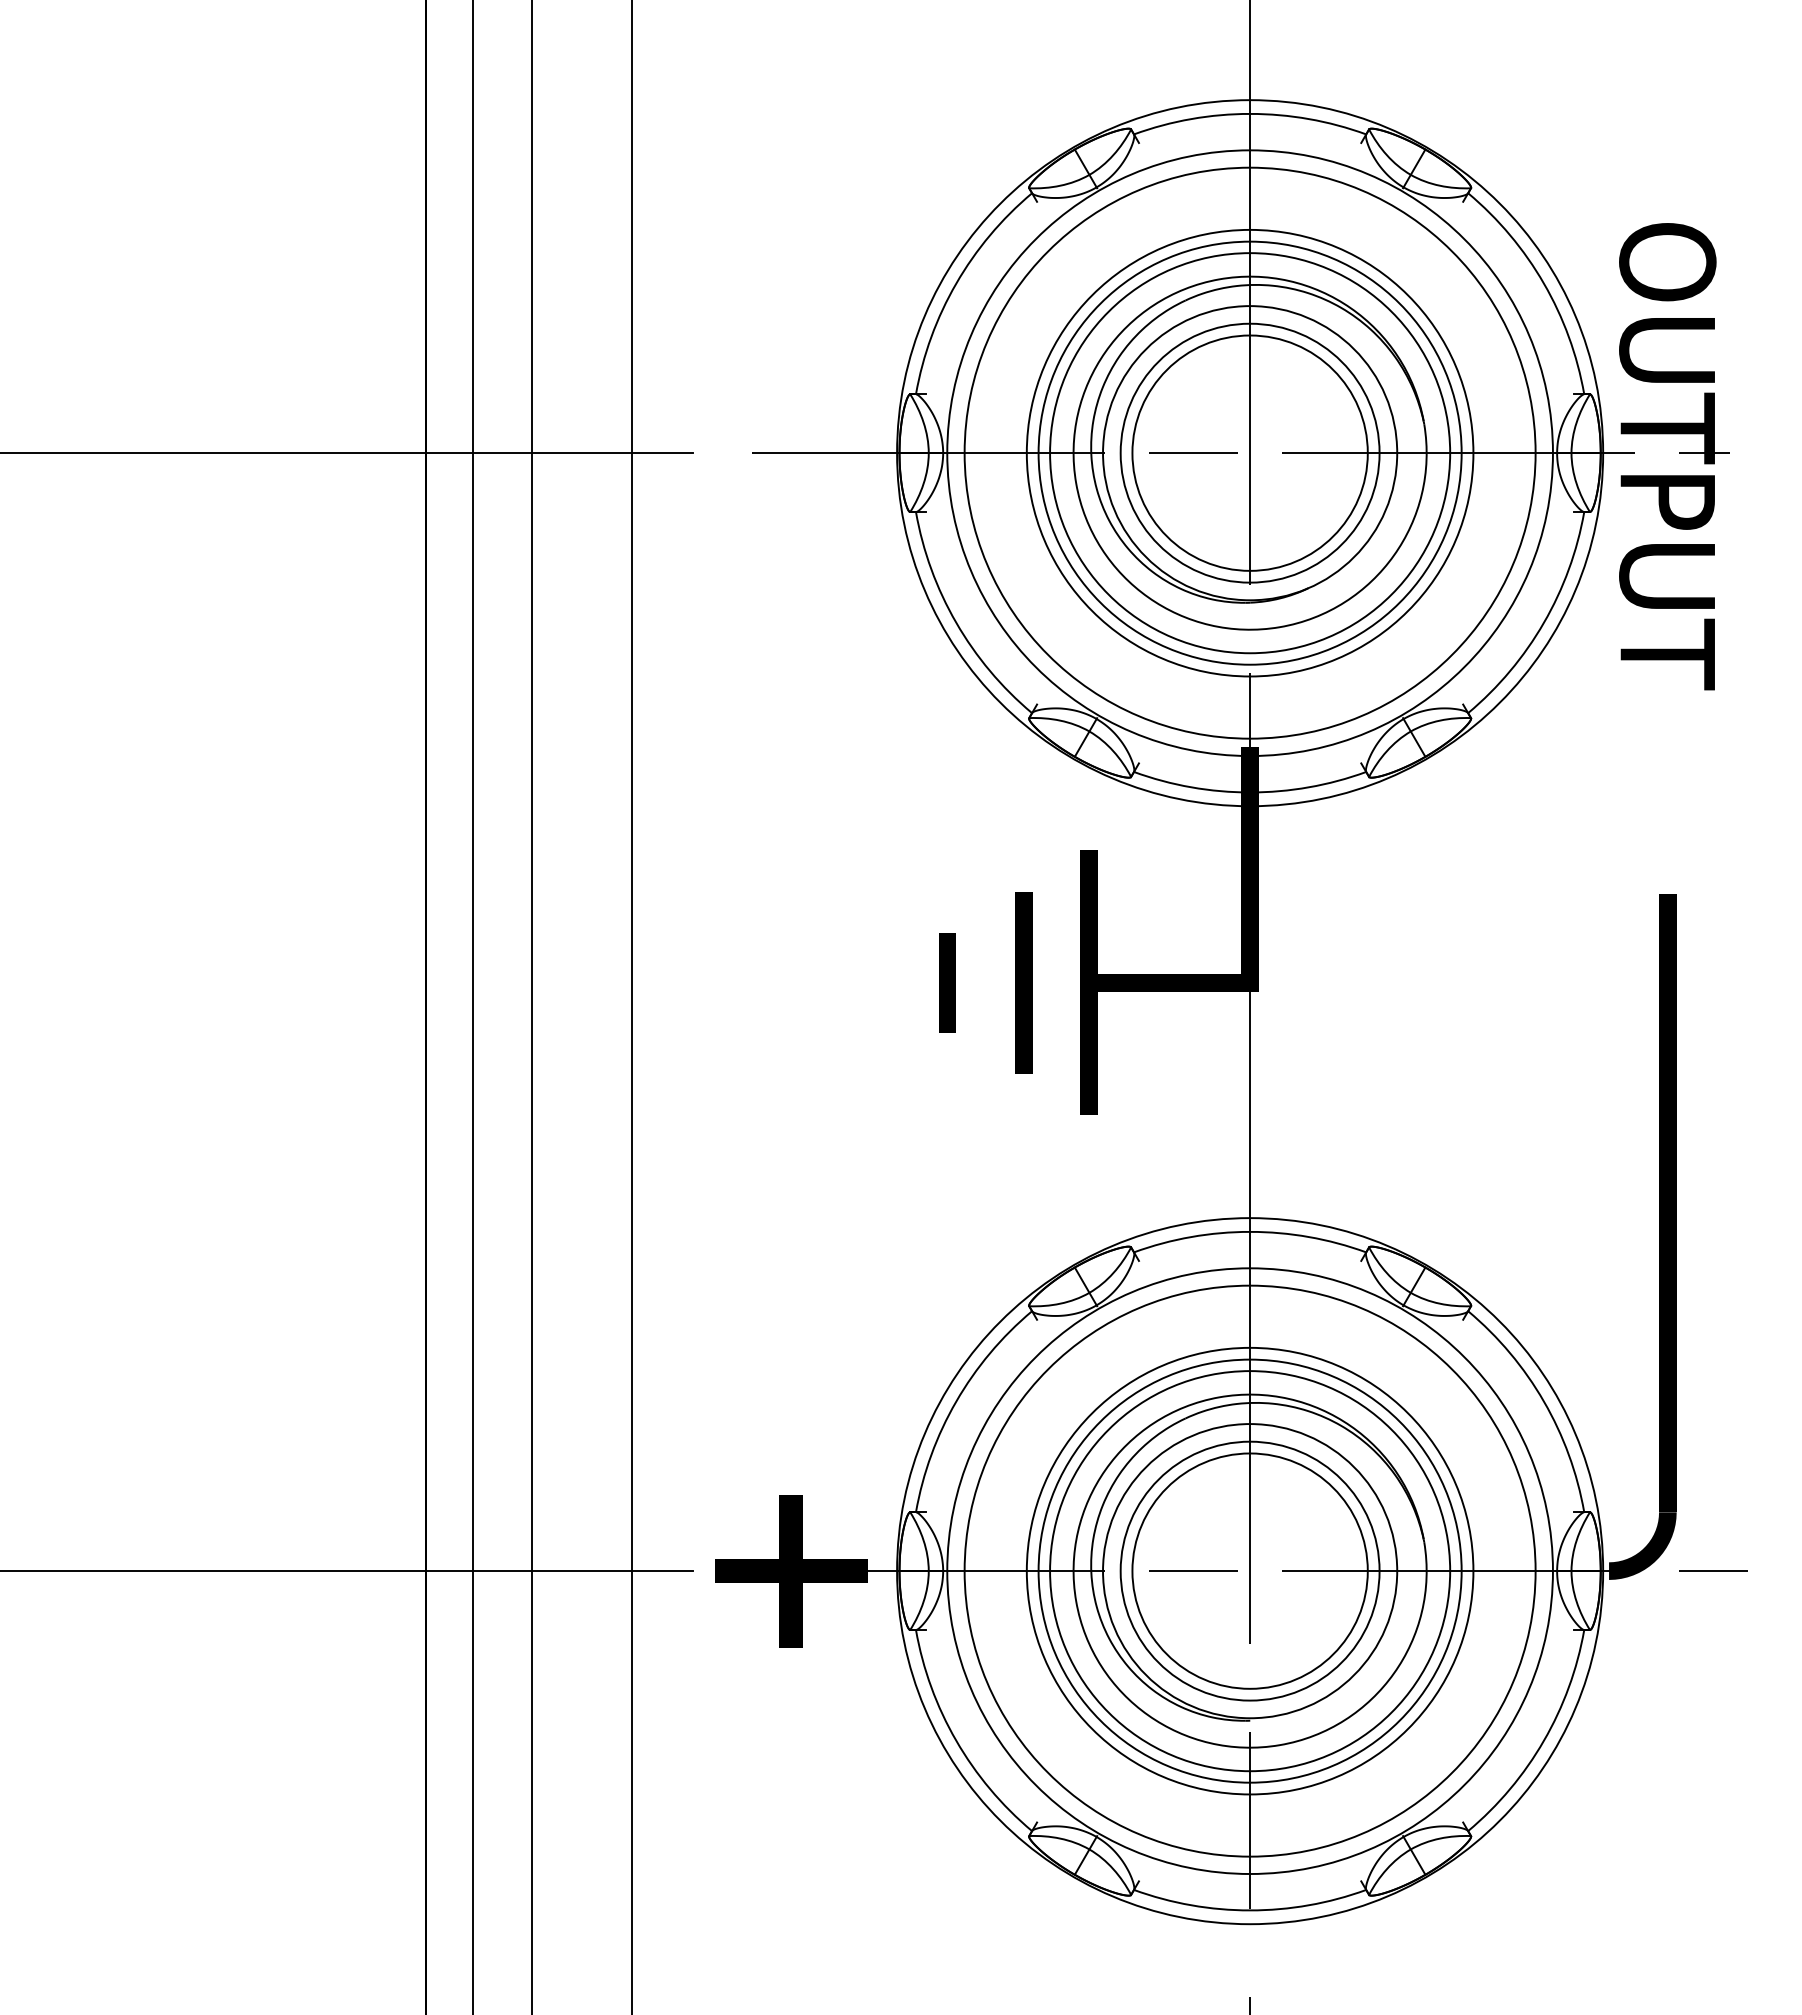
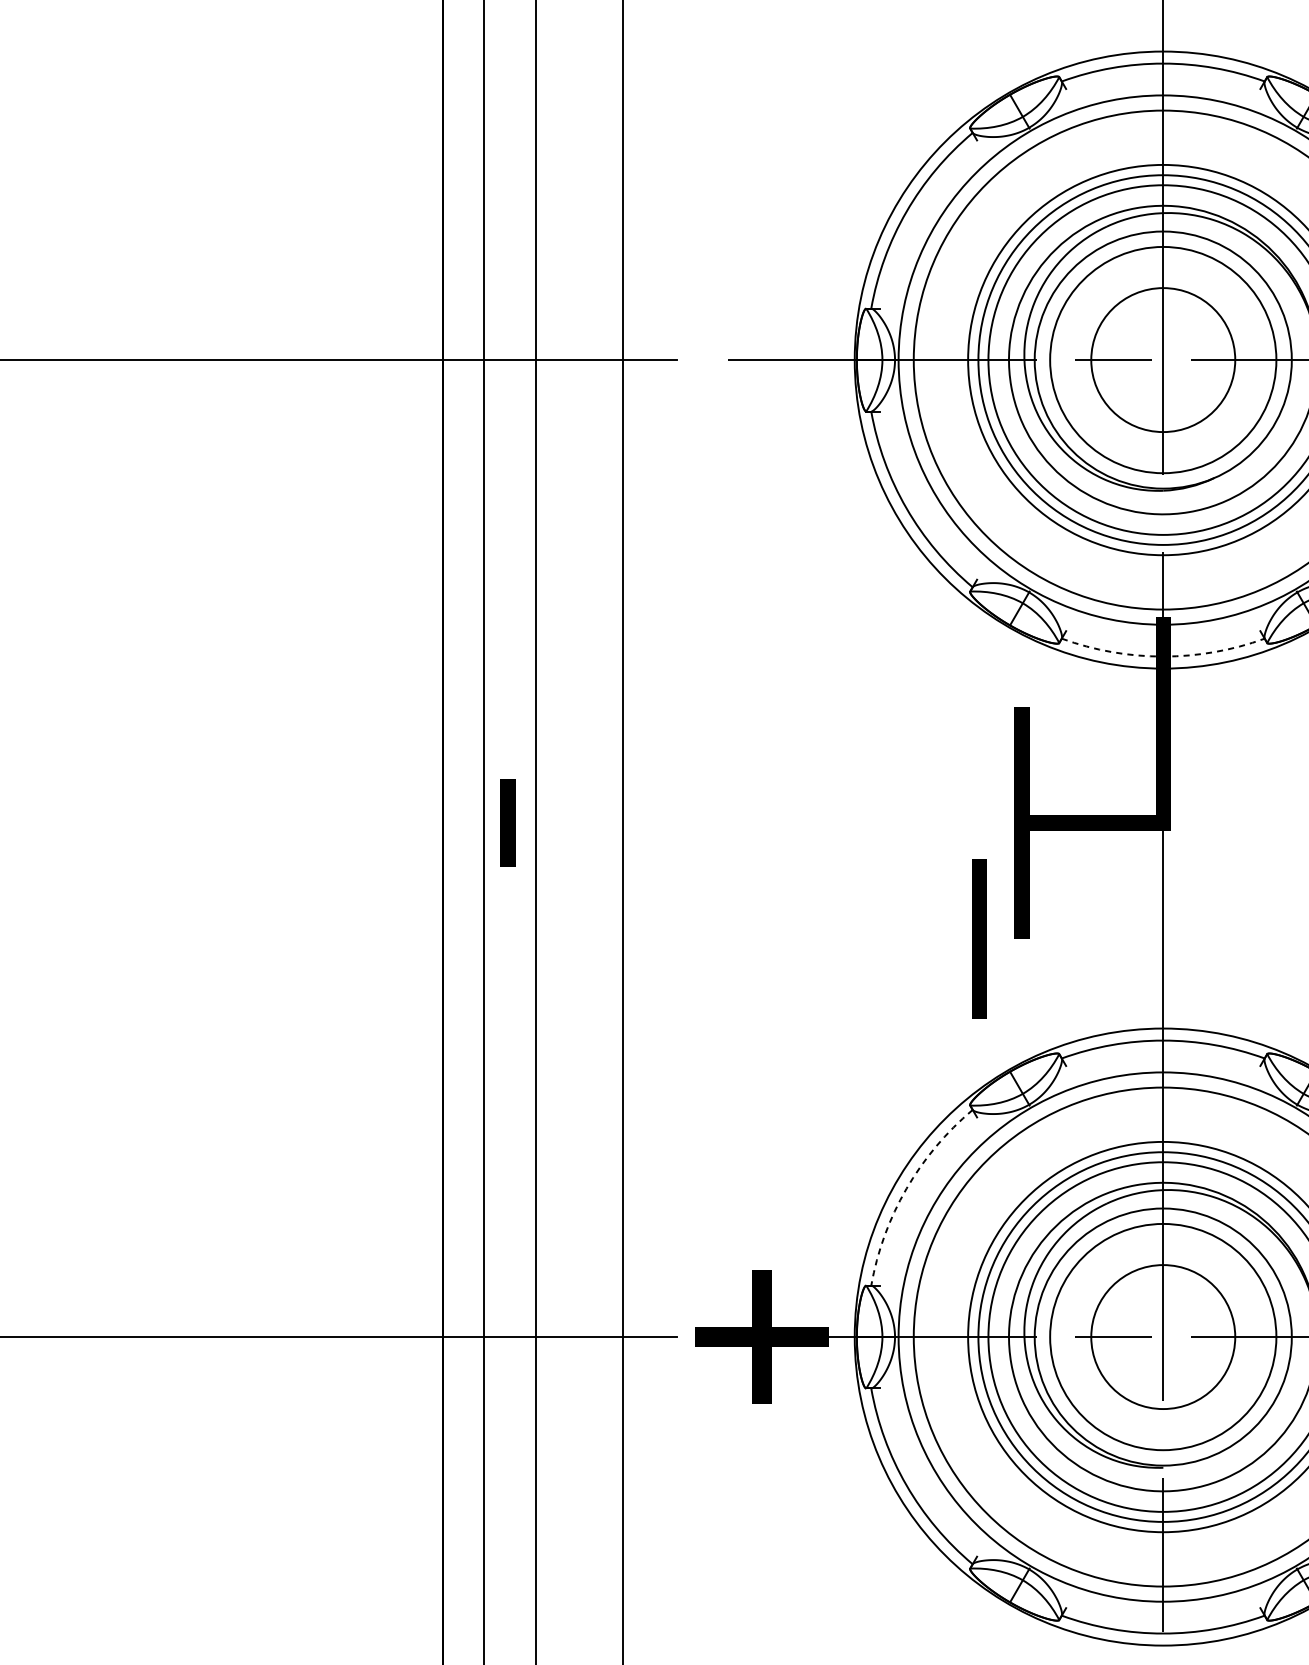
circle: (1249, 452) -> (1162, 359), size x0.7
arc: (1250, 792) -> (1163, 656), solid -> dashed
line: (947, 982) -> (508, 822), moved
line: (1023, 982) -> (979, 938), moved
arc: (956, 1401) -> (906, 1188), solid -> dashed
circle: (1249, 1570) -> (1162, 1336), size x0.7

